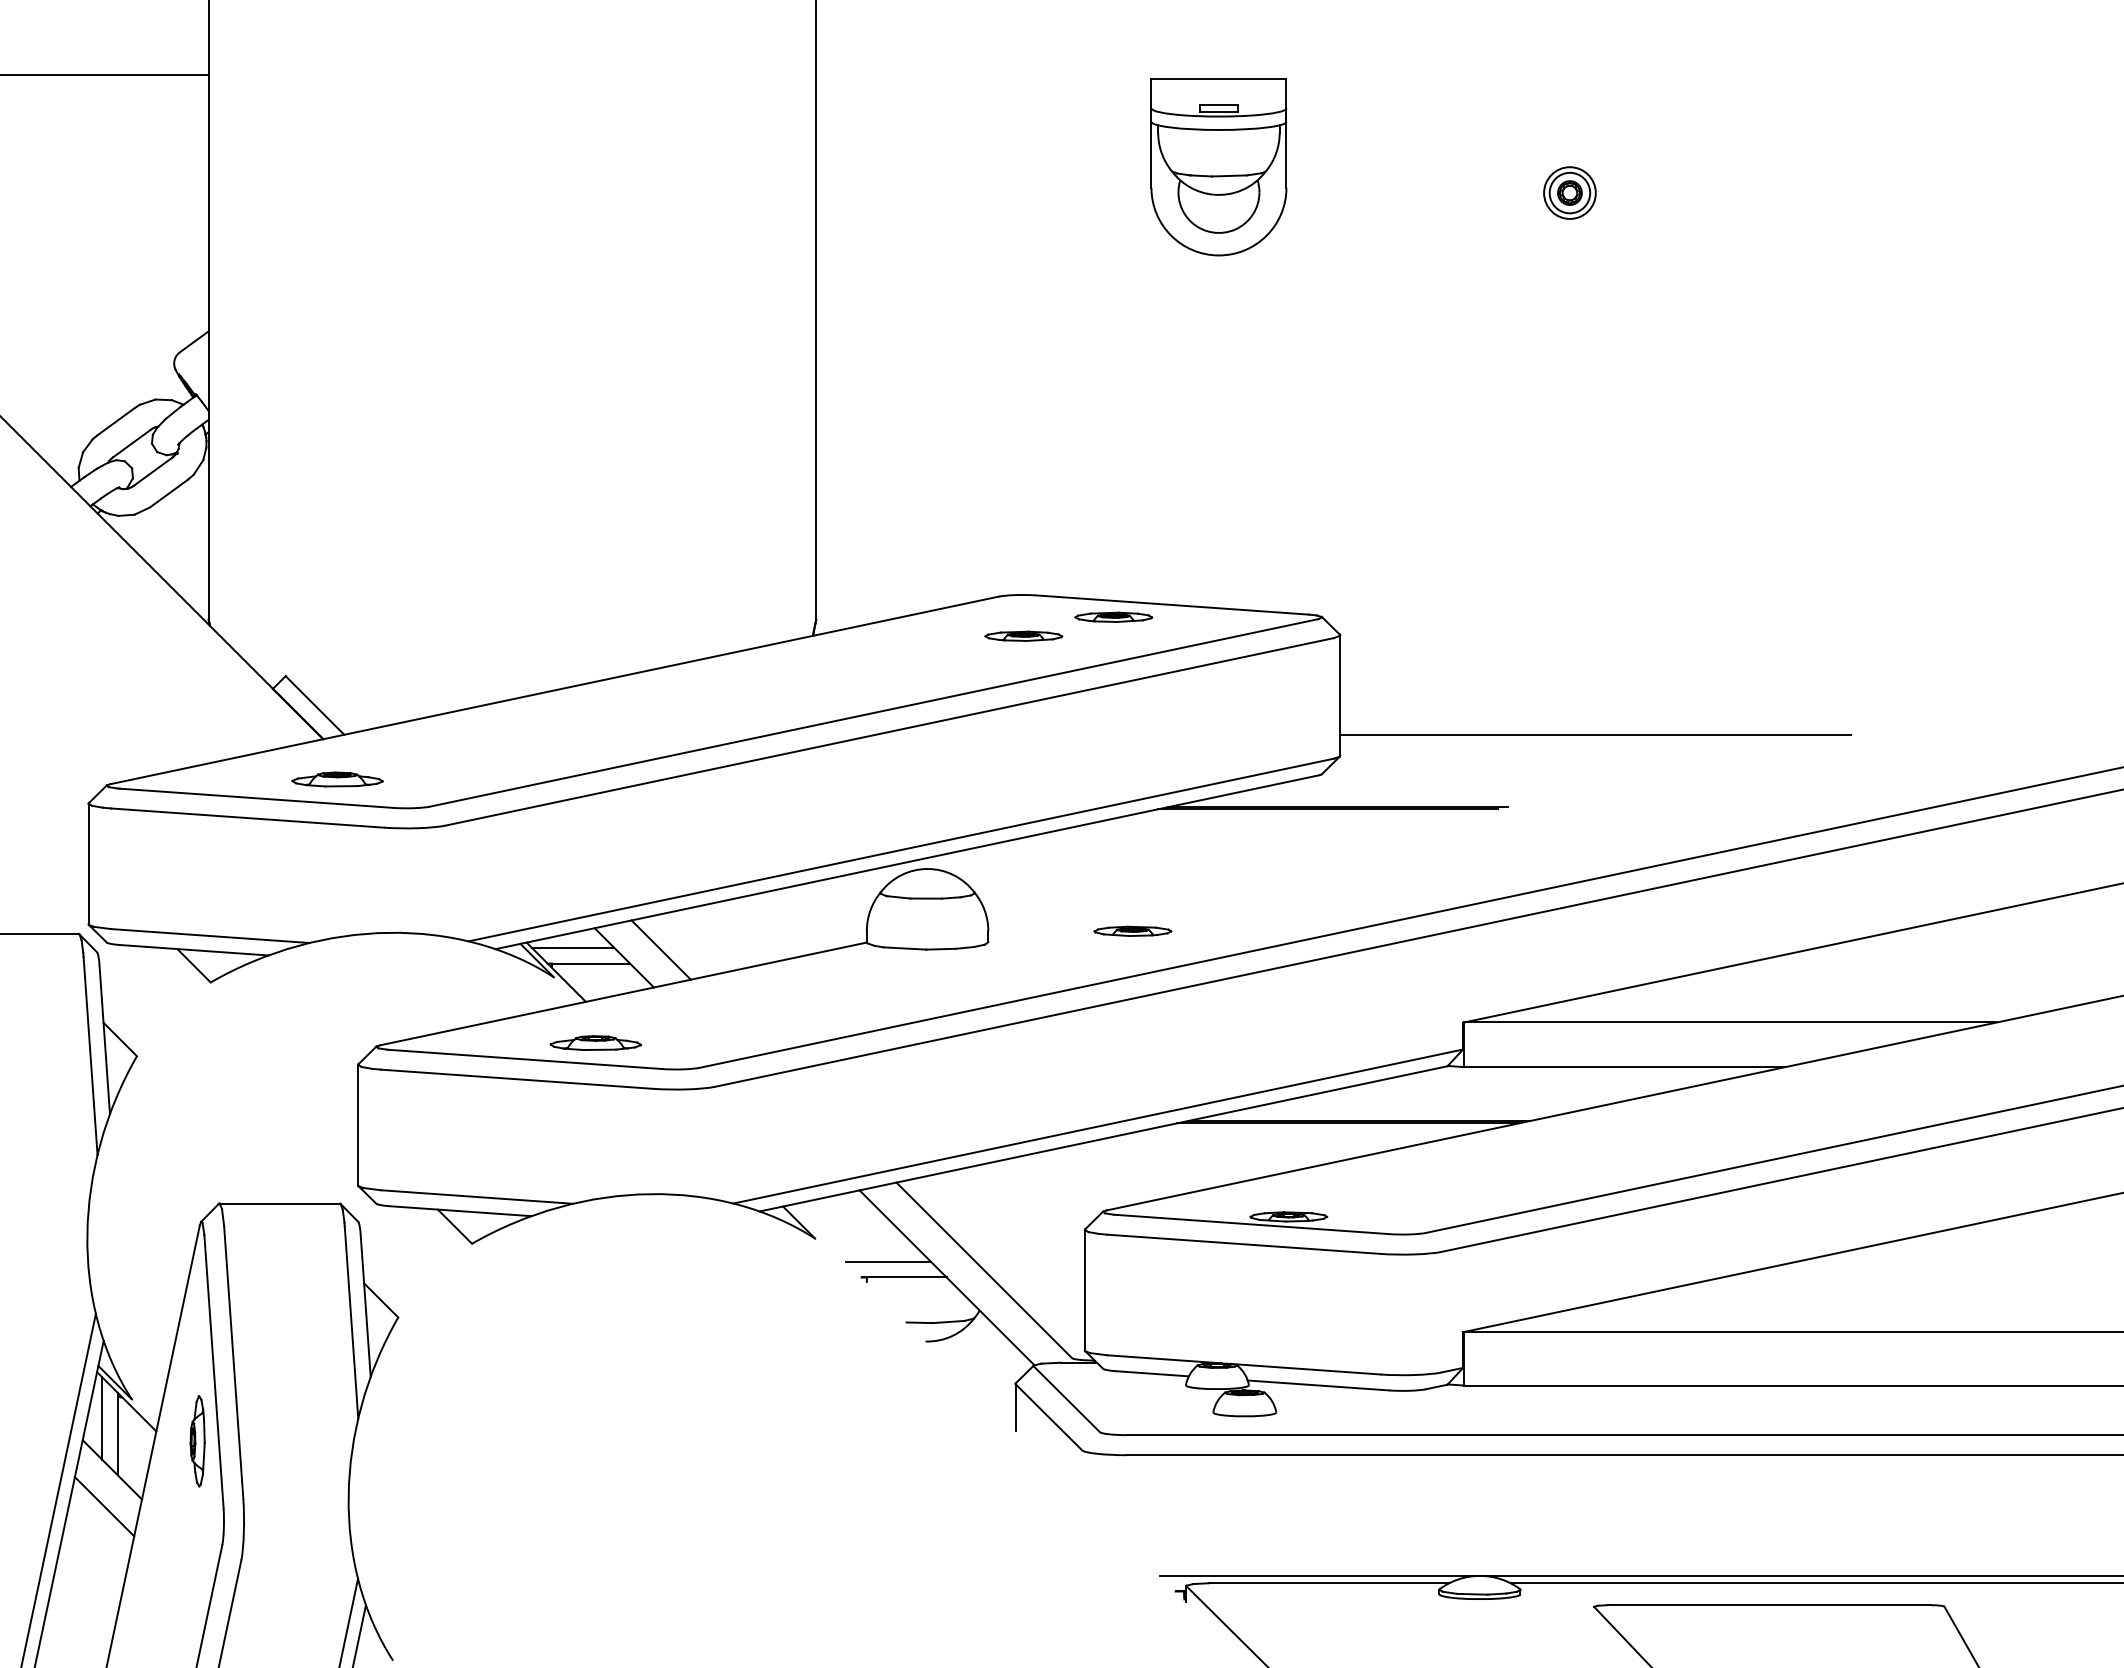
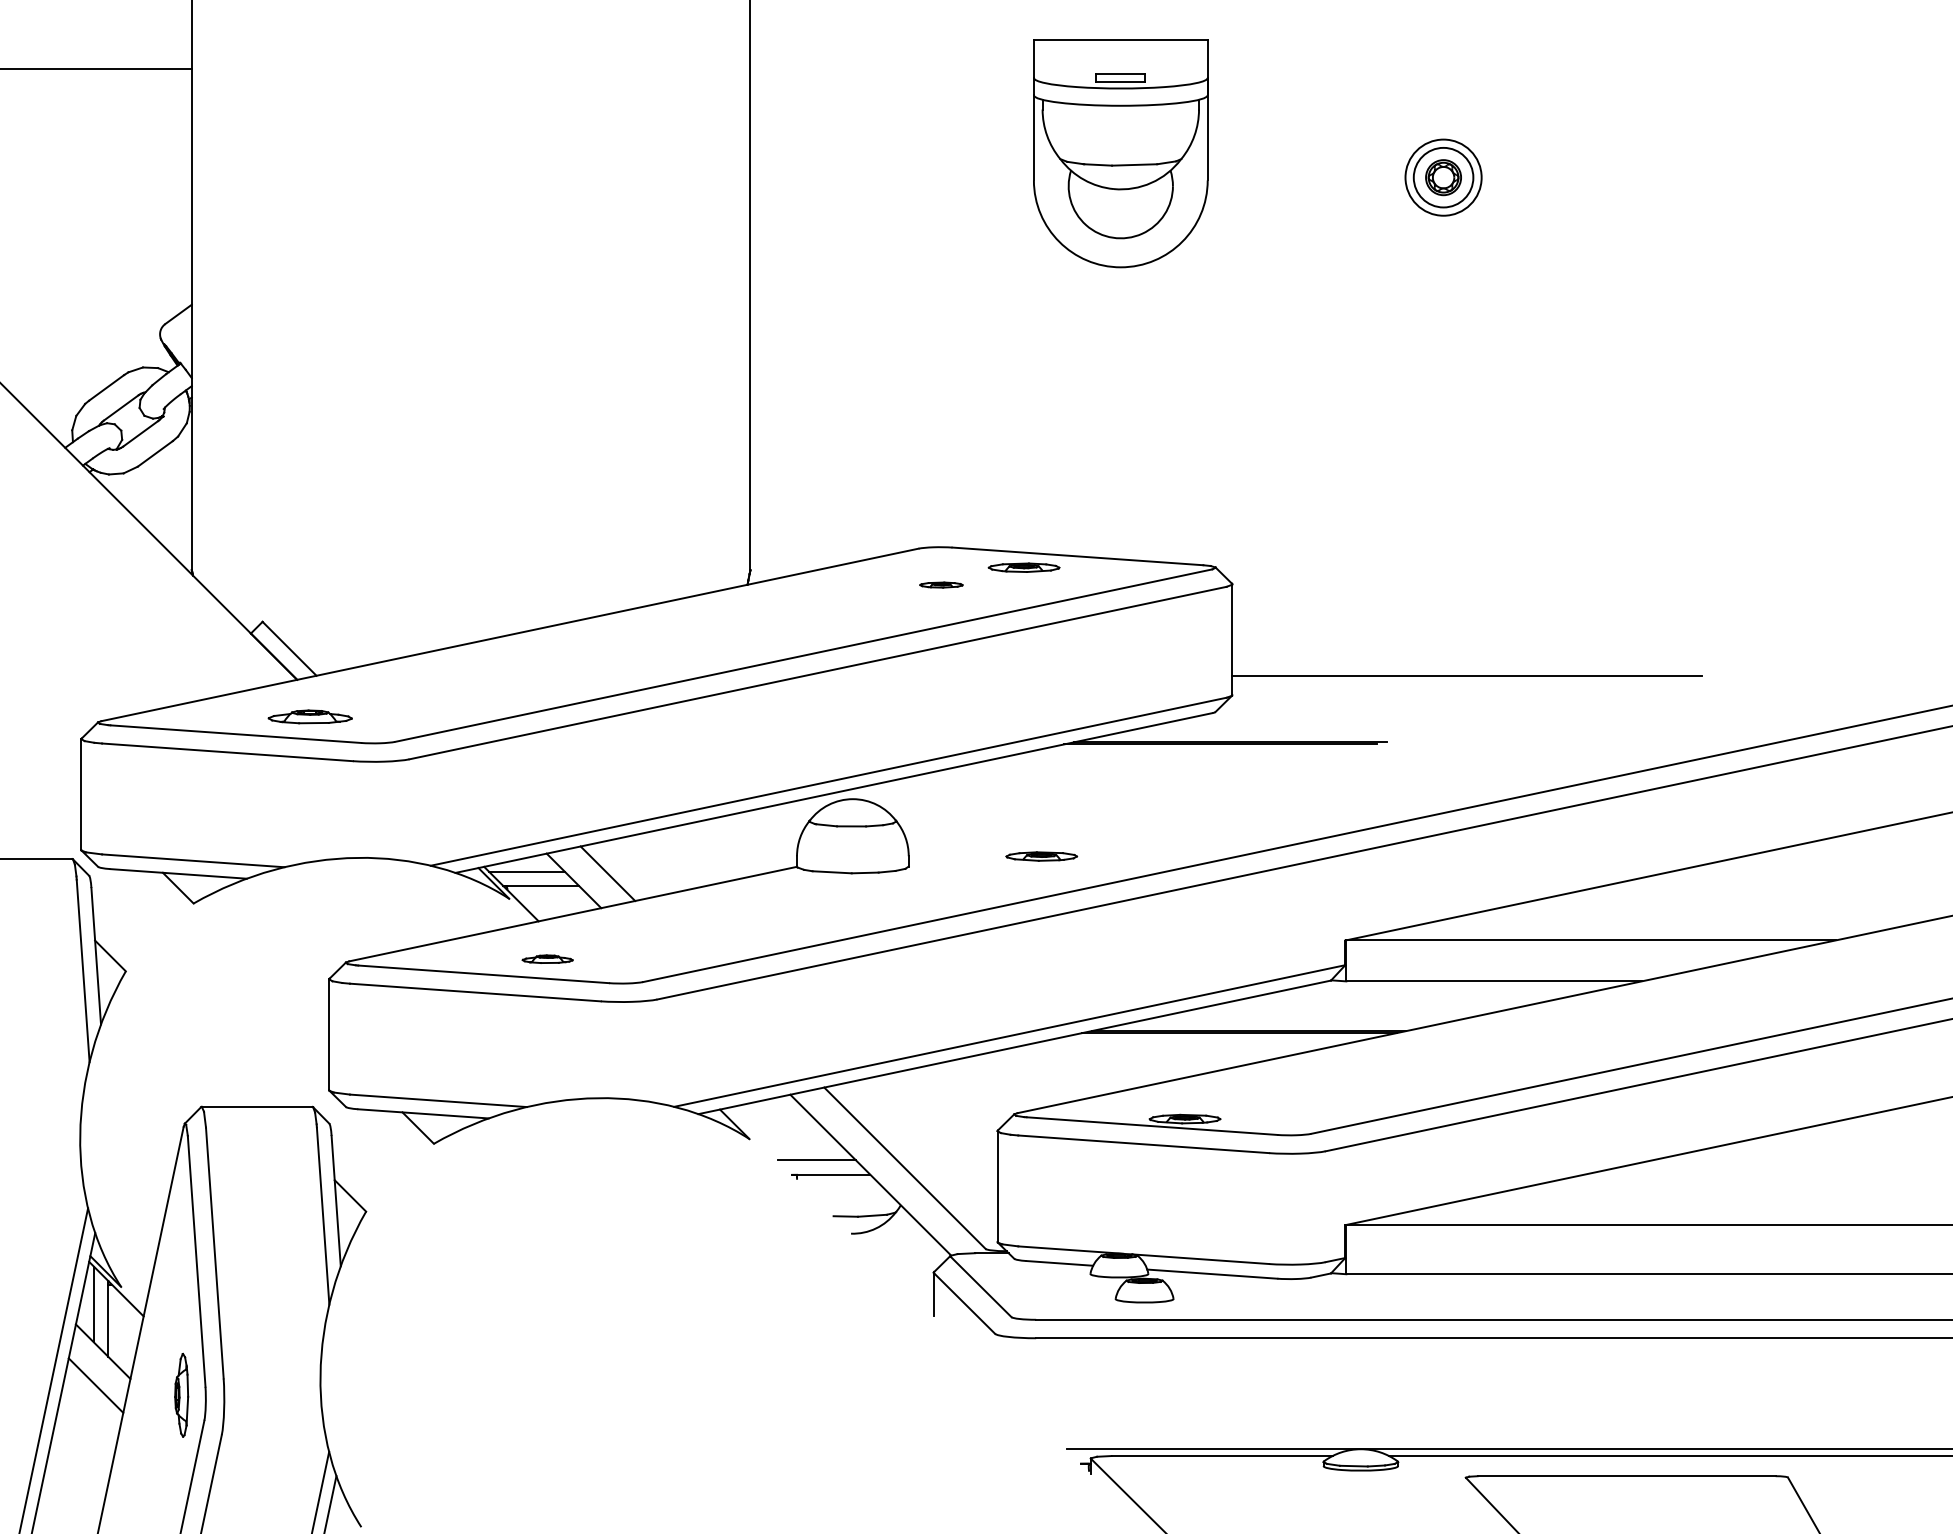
part: (1218, 167) -> (1120, 154), size x1.4
part: (1569, 192) -> (1443, 177), size x1.6
part: (1023, 635) -> (941, 584), size x0.6
part: (595, 1042) -> (547, 958), size x0.6
part: (197, 1441) -> (181, 1395), moved

